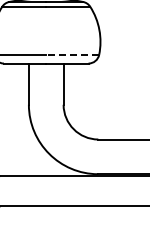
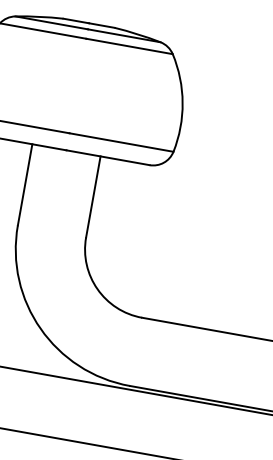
line: (72, 54) -> (121, 141), dashed -> solid

